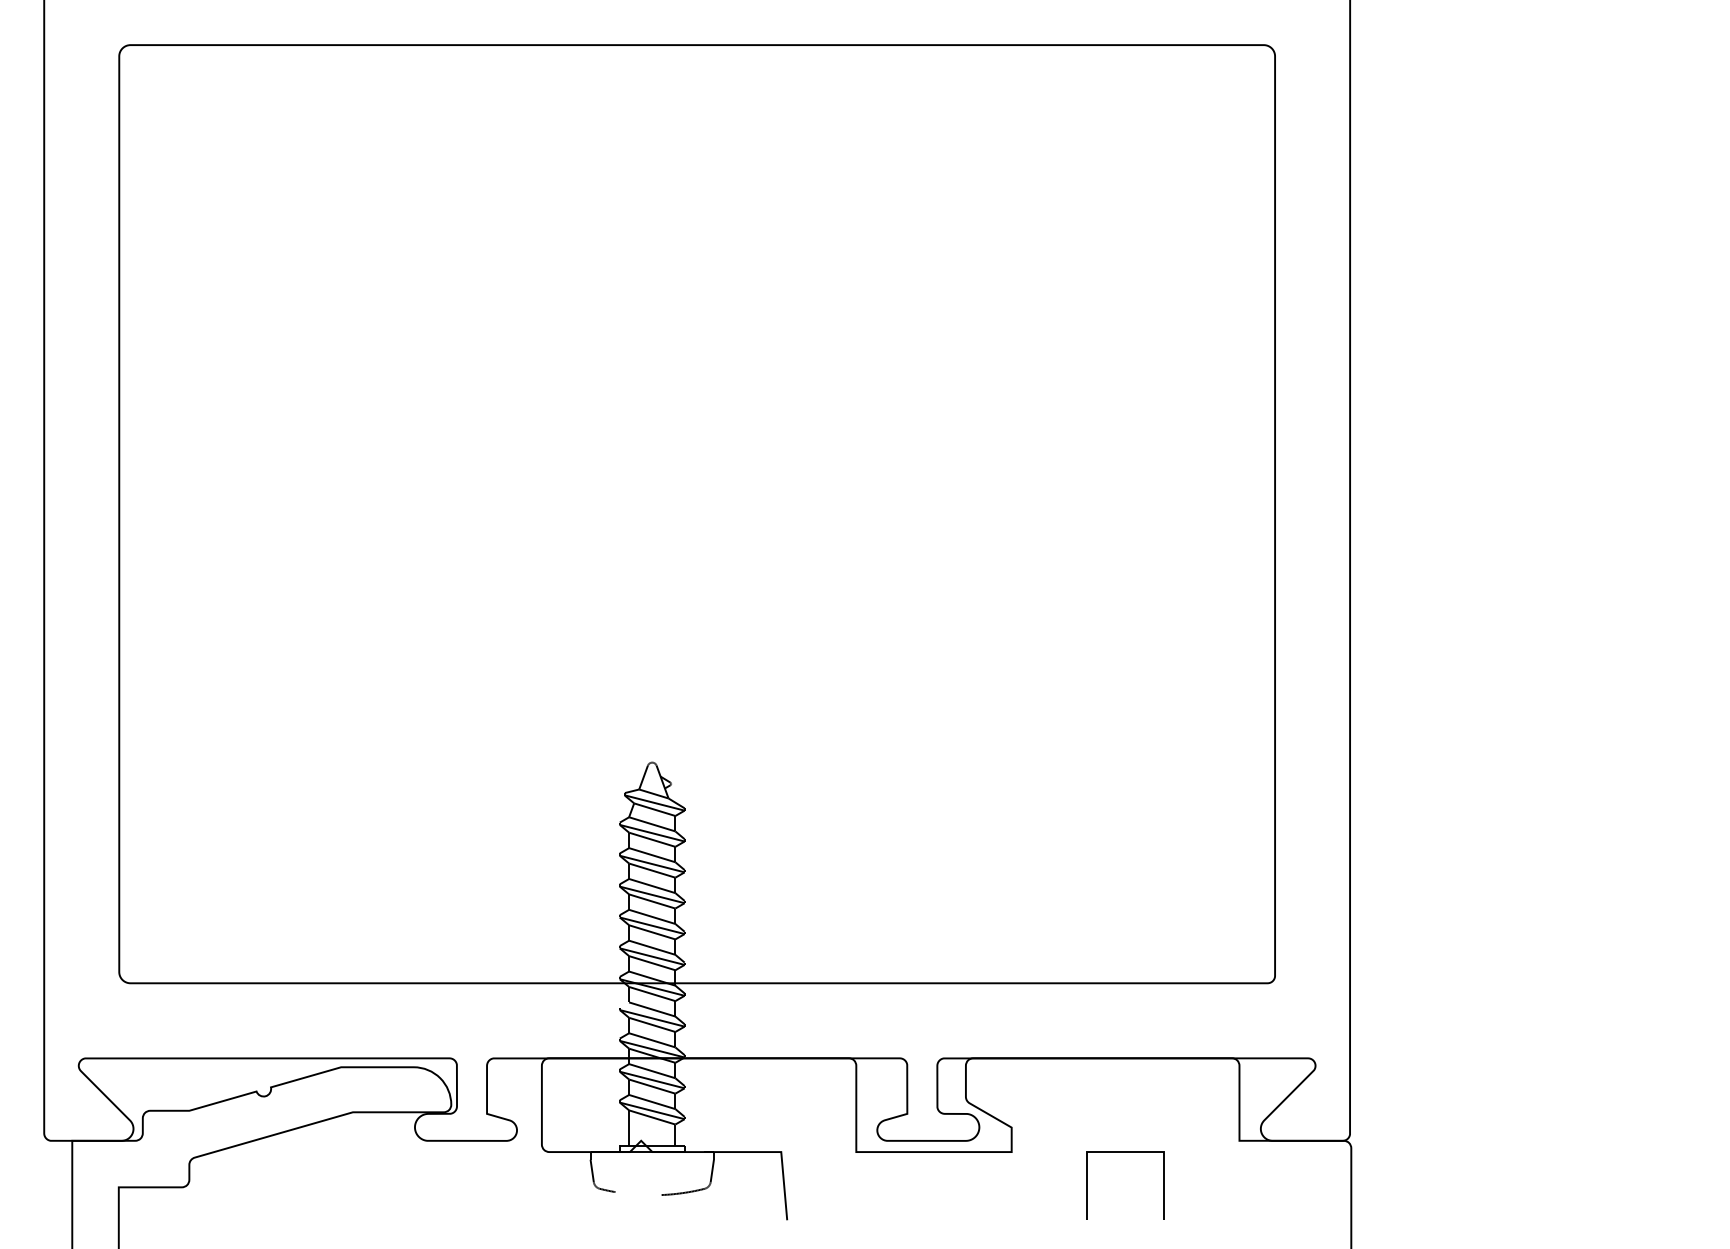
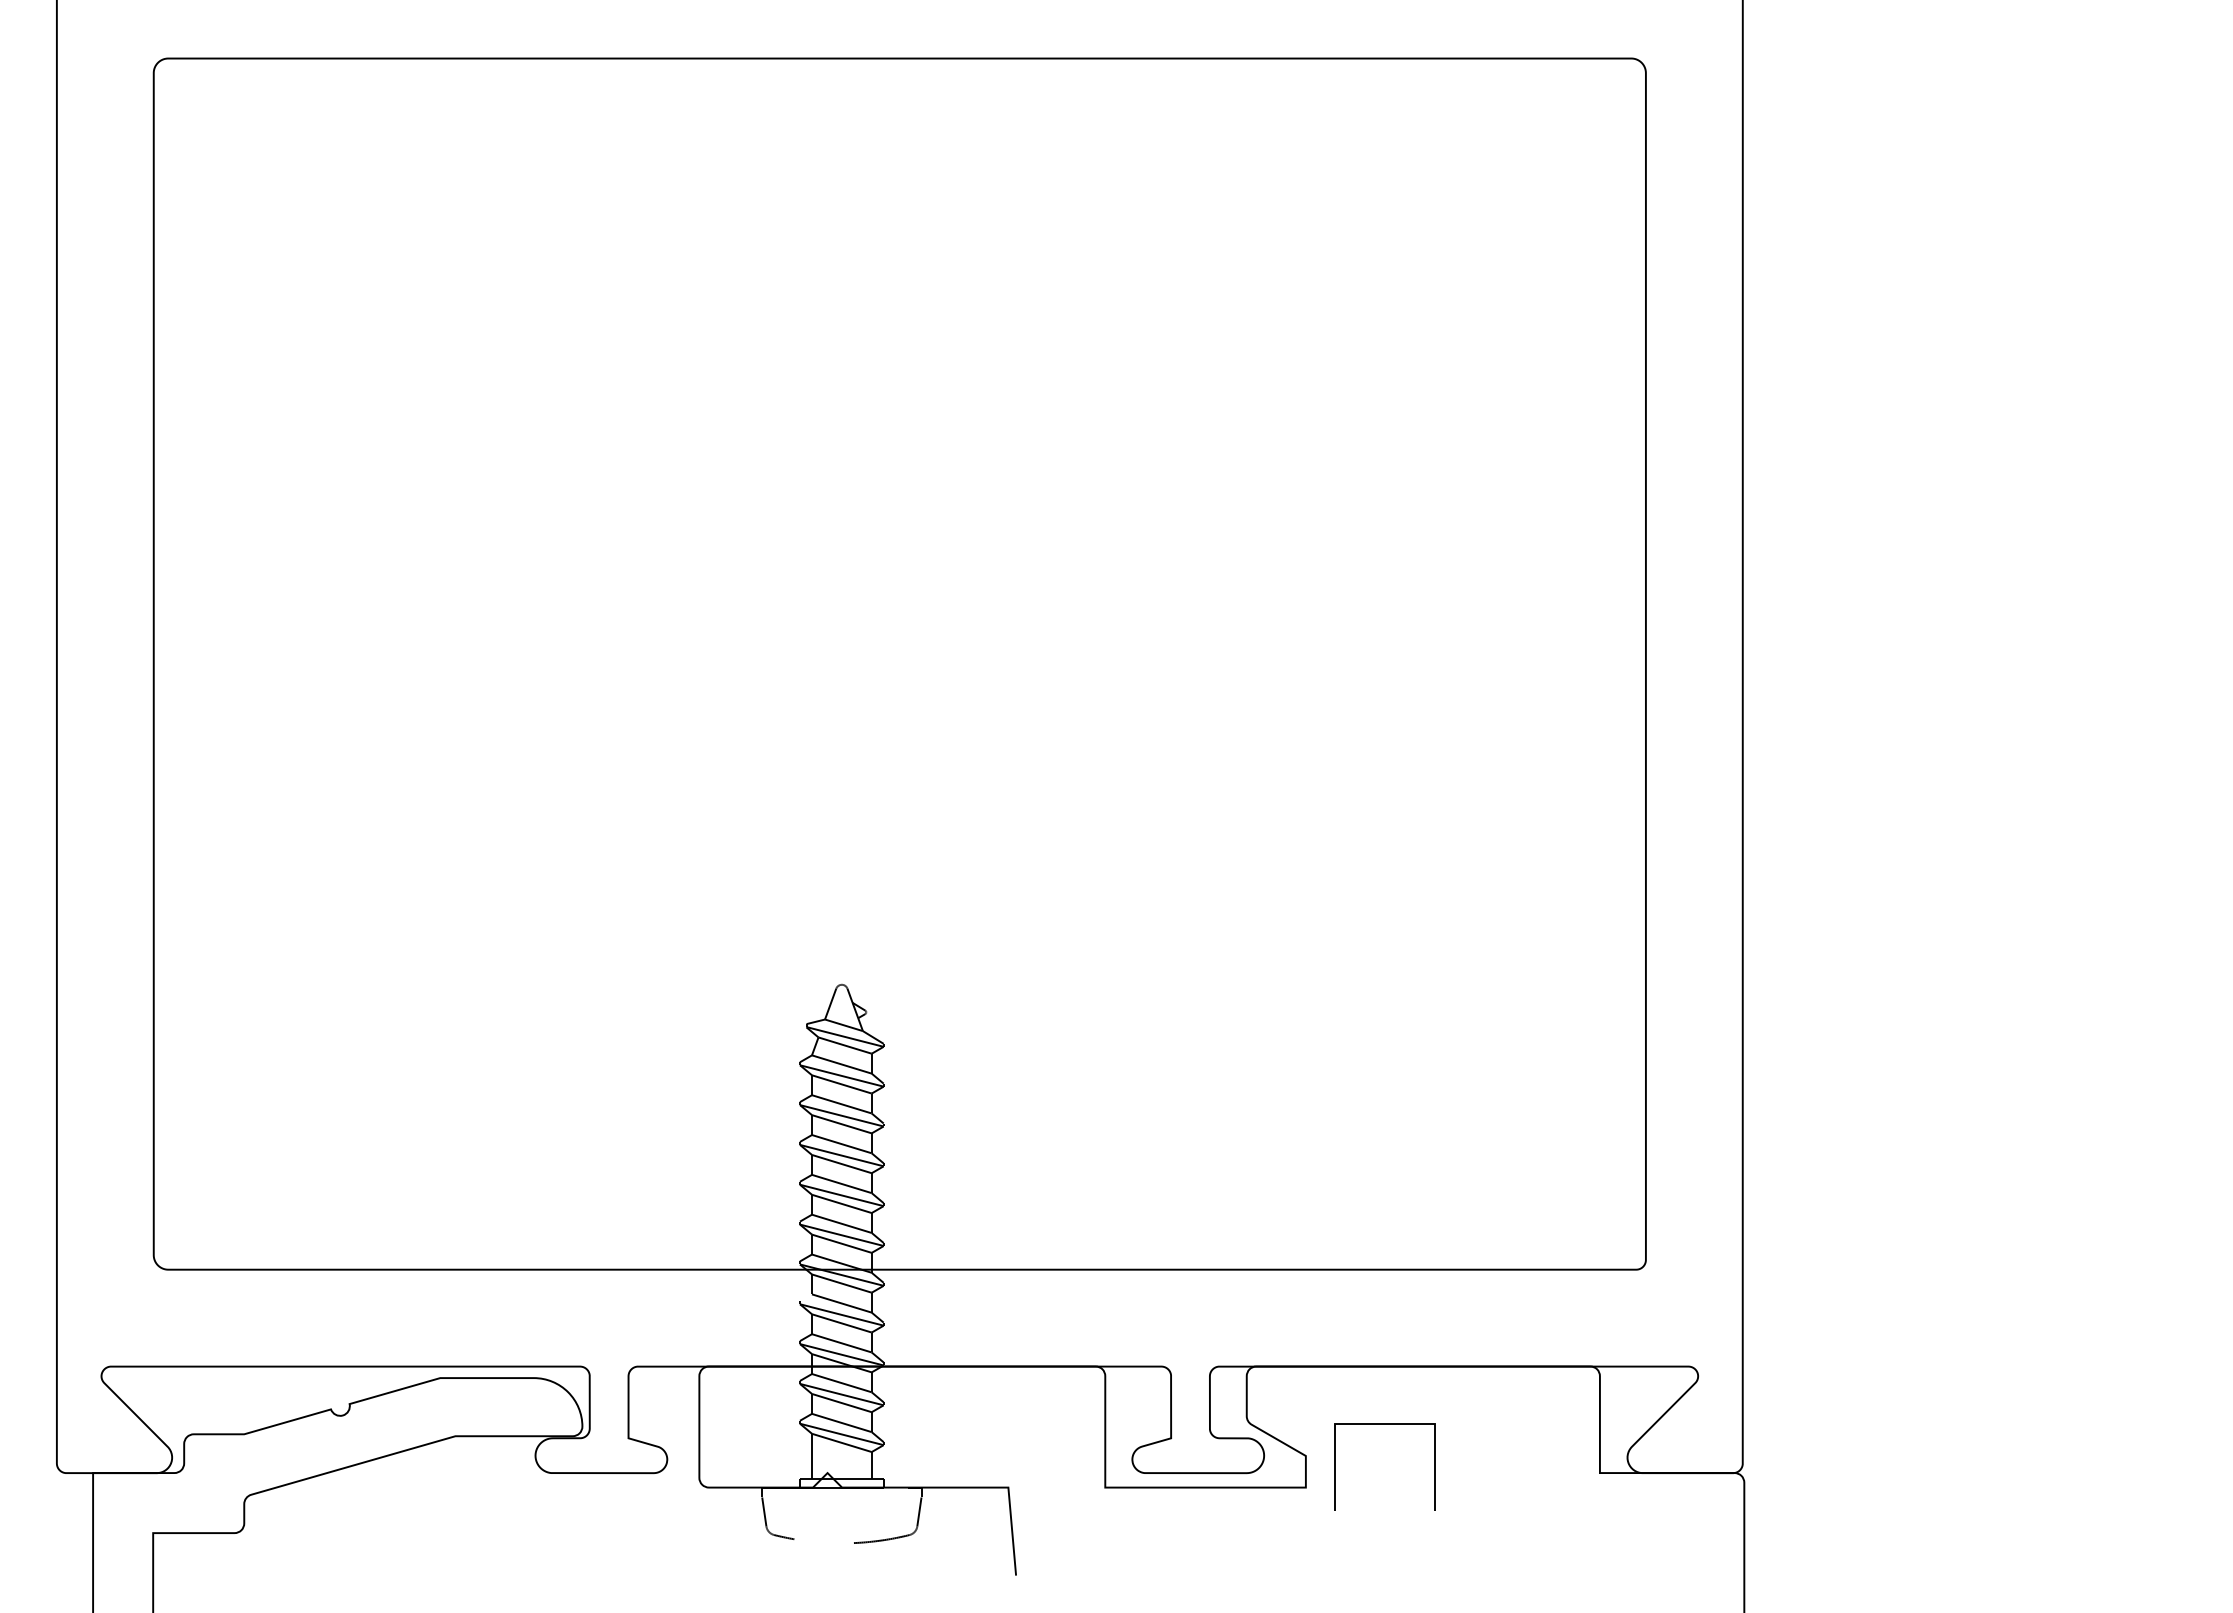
line: (1125, 1152) -> (1384, 1424), moved

